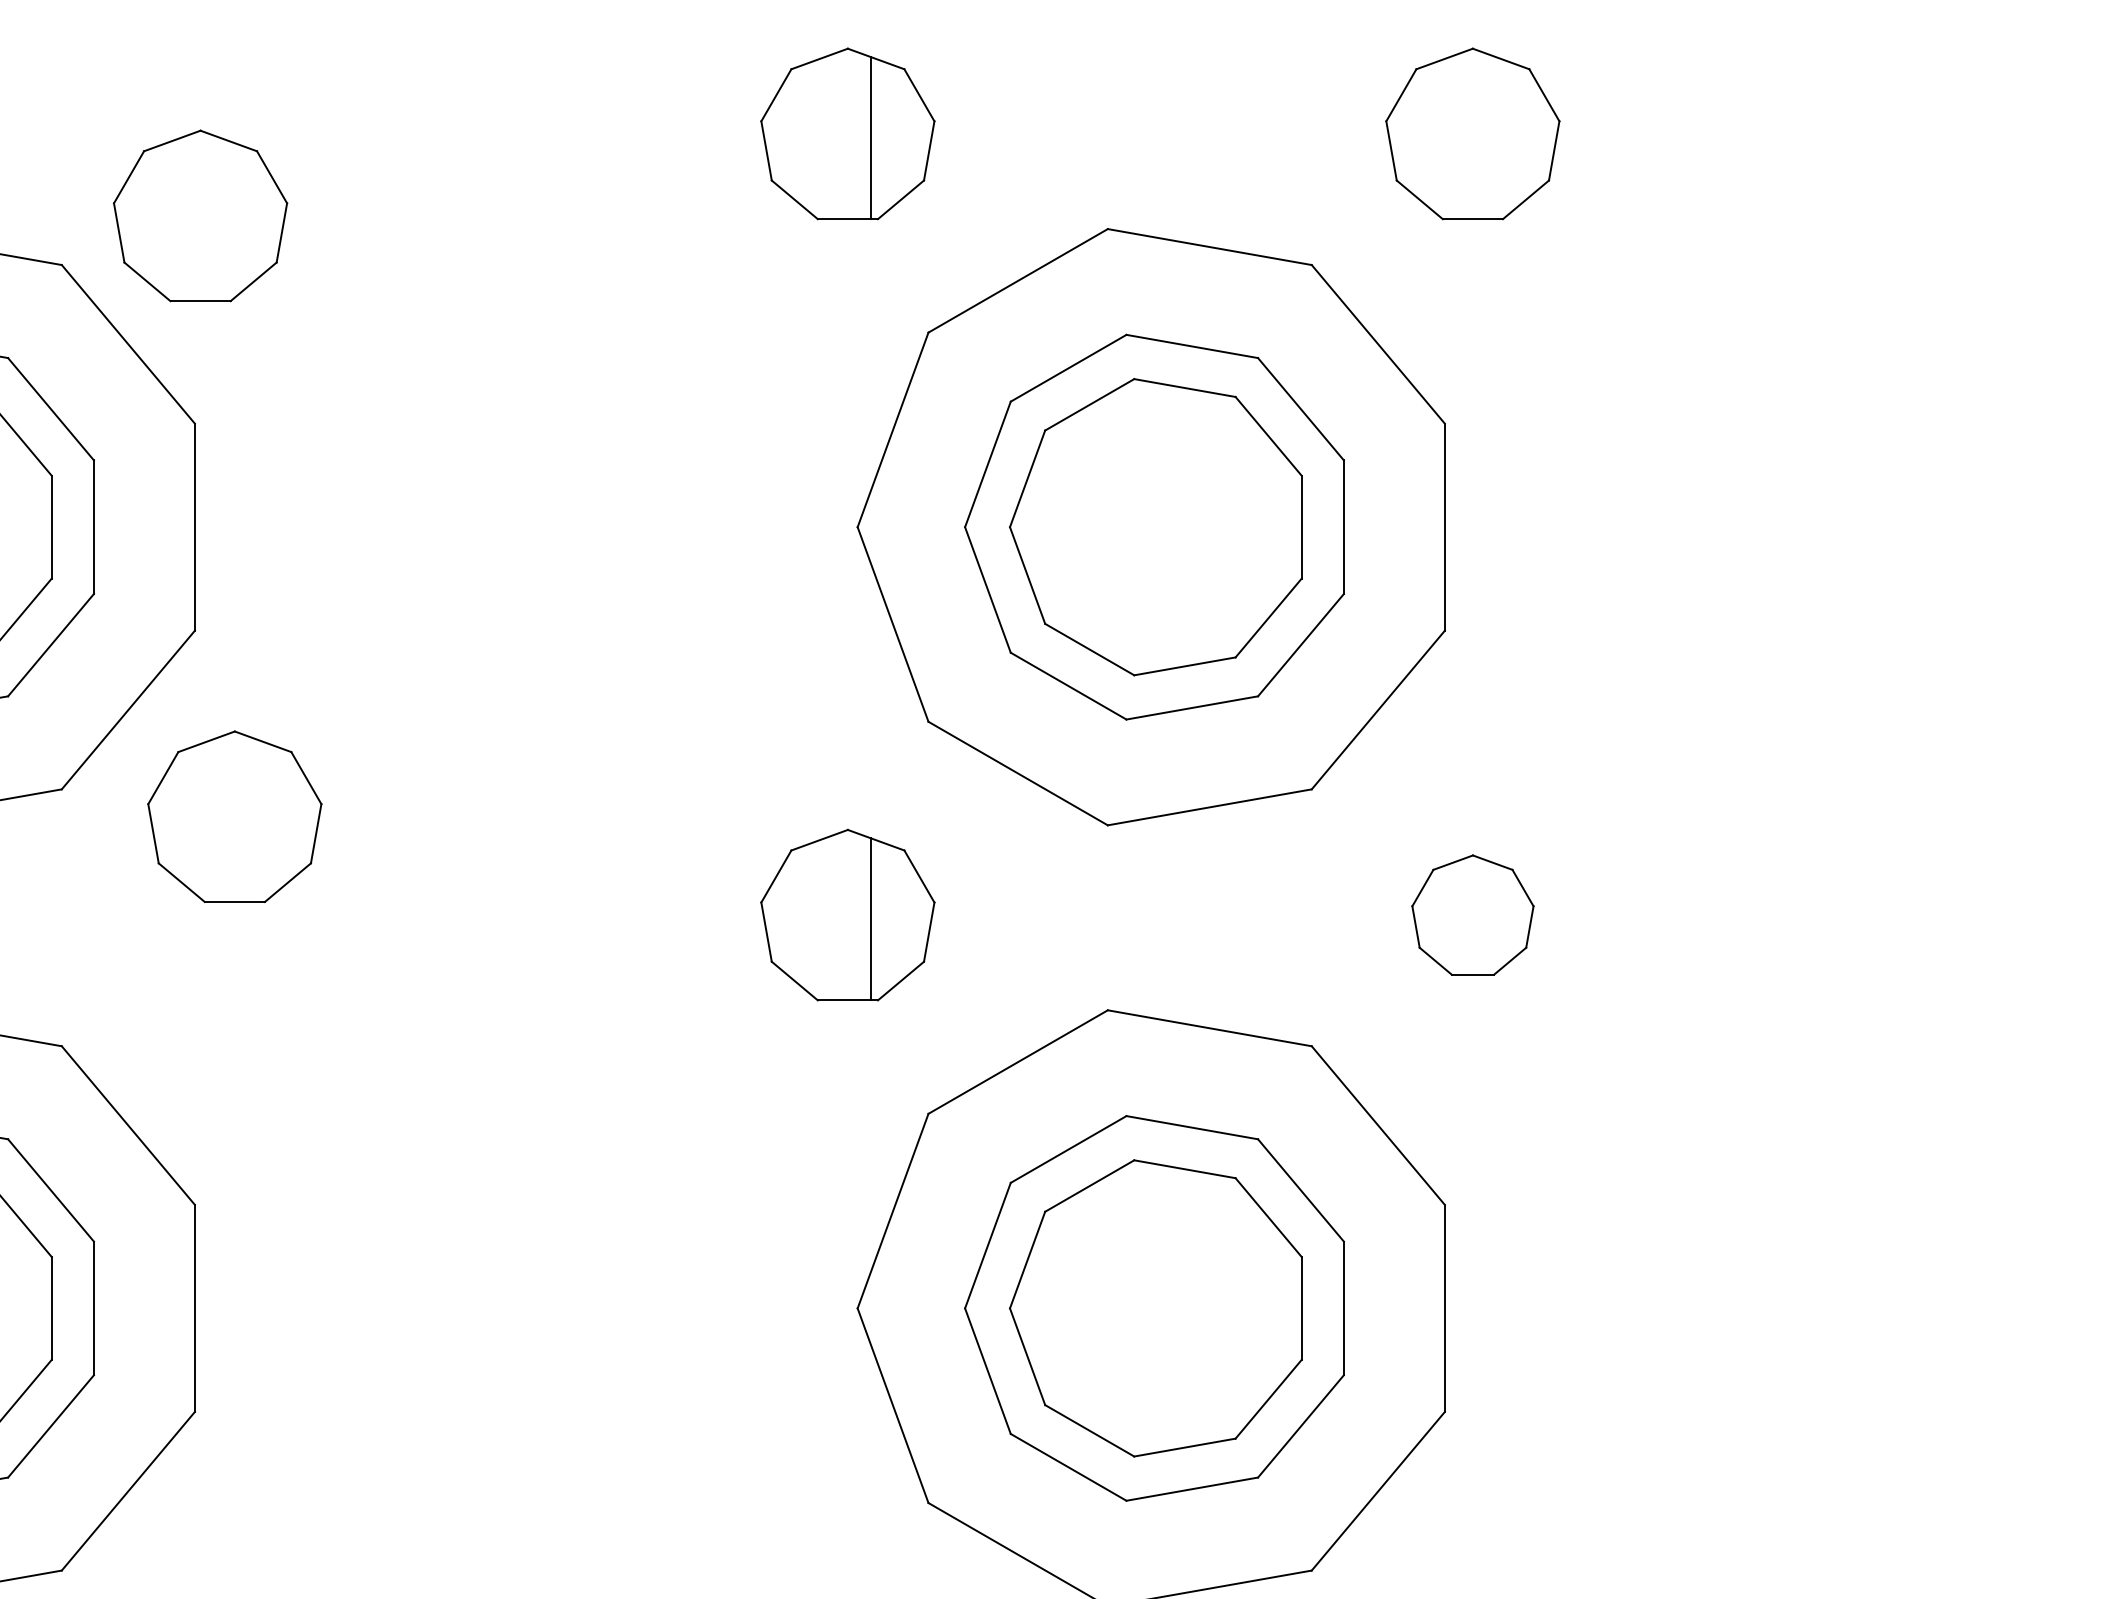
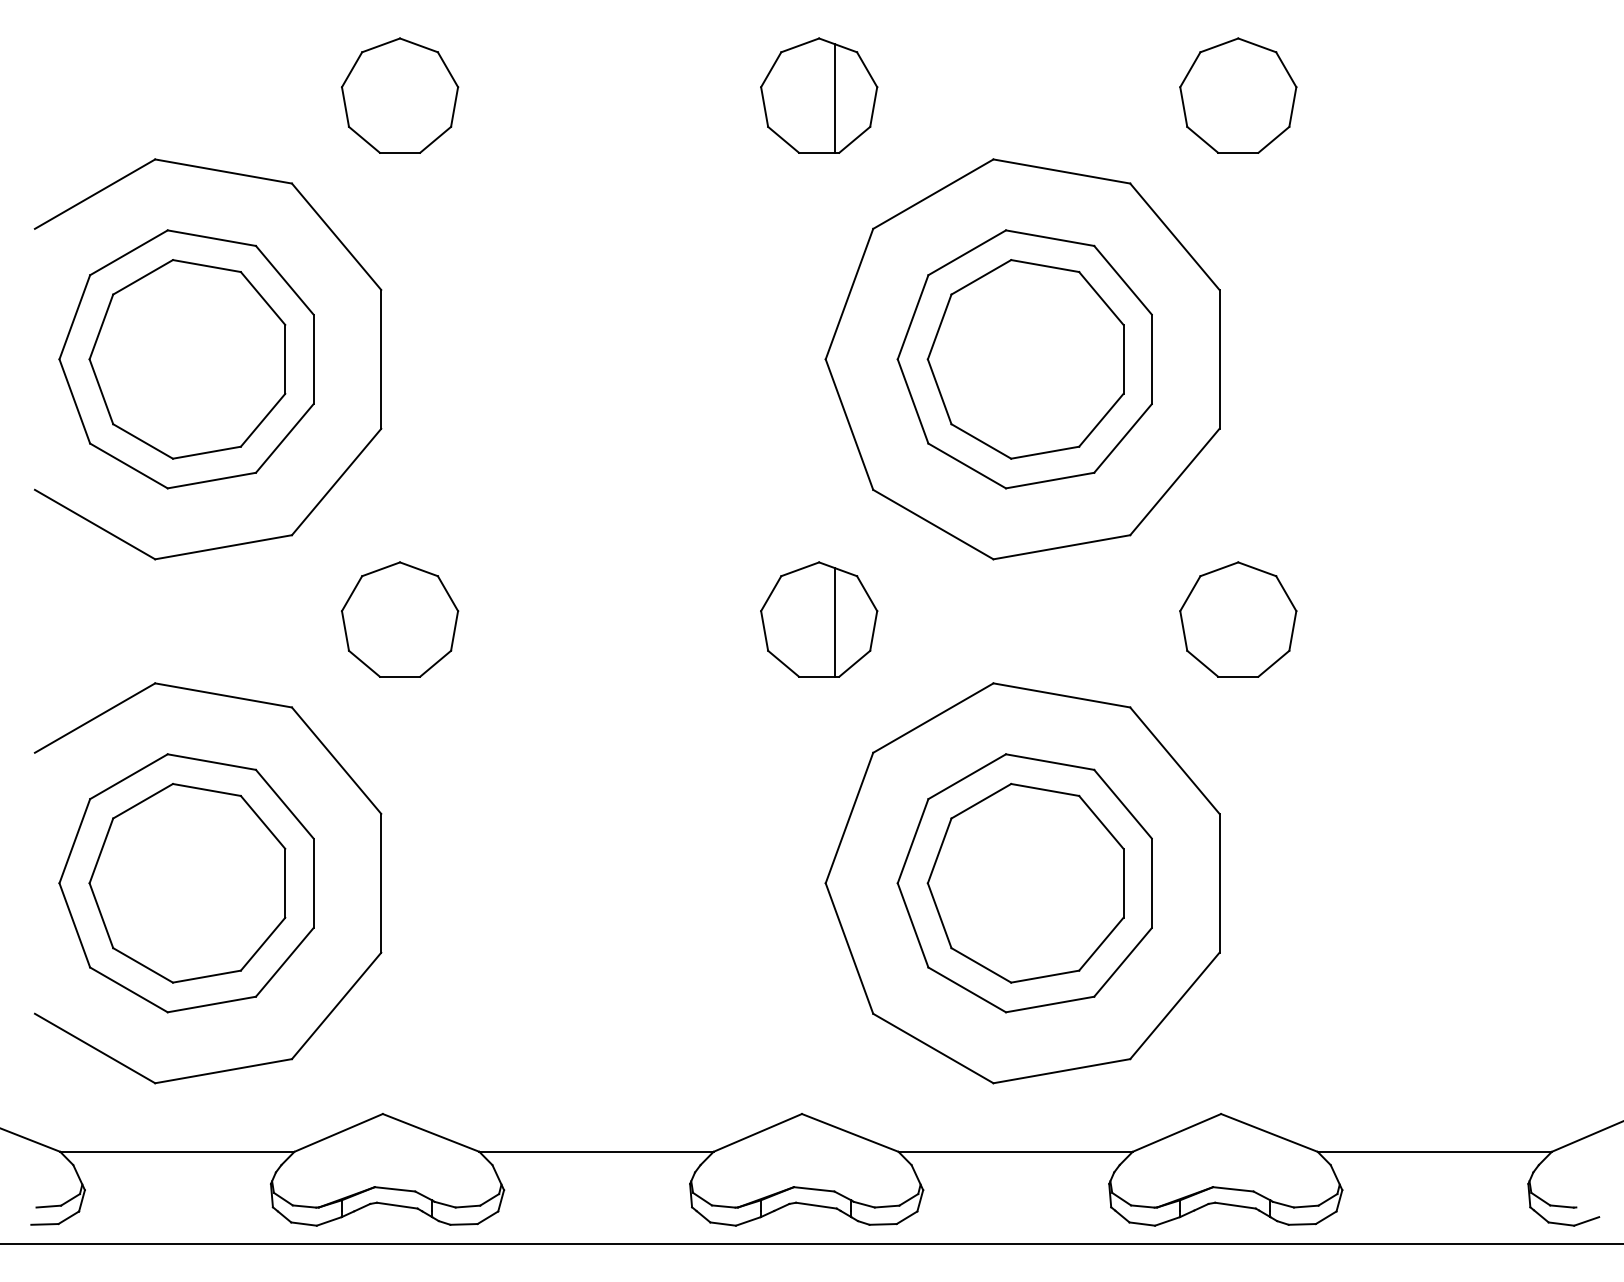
part: (201, 215) -> (400, 95), moved
part: (235, 816) -> (400, 619), moved
part: (1473, 915) -> (1238, 619), size x1.43

